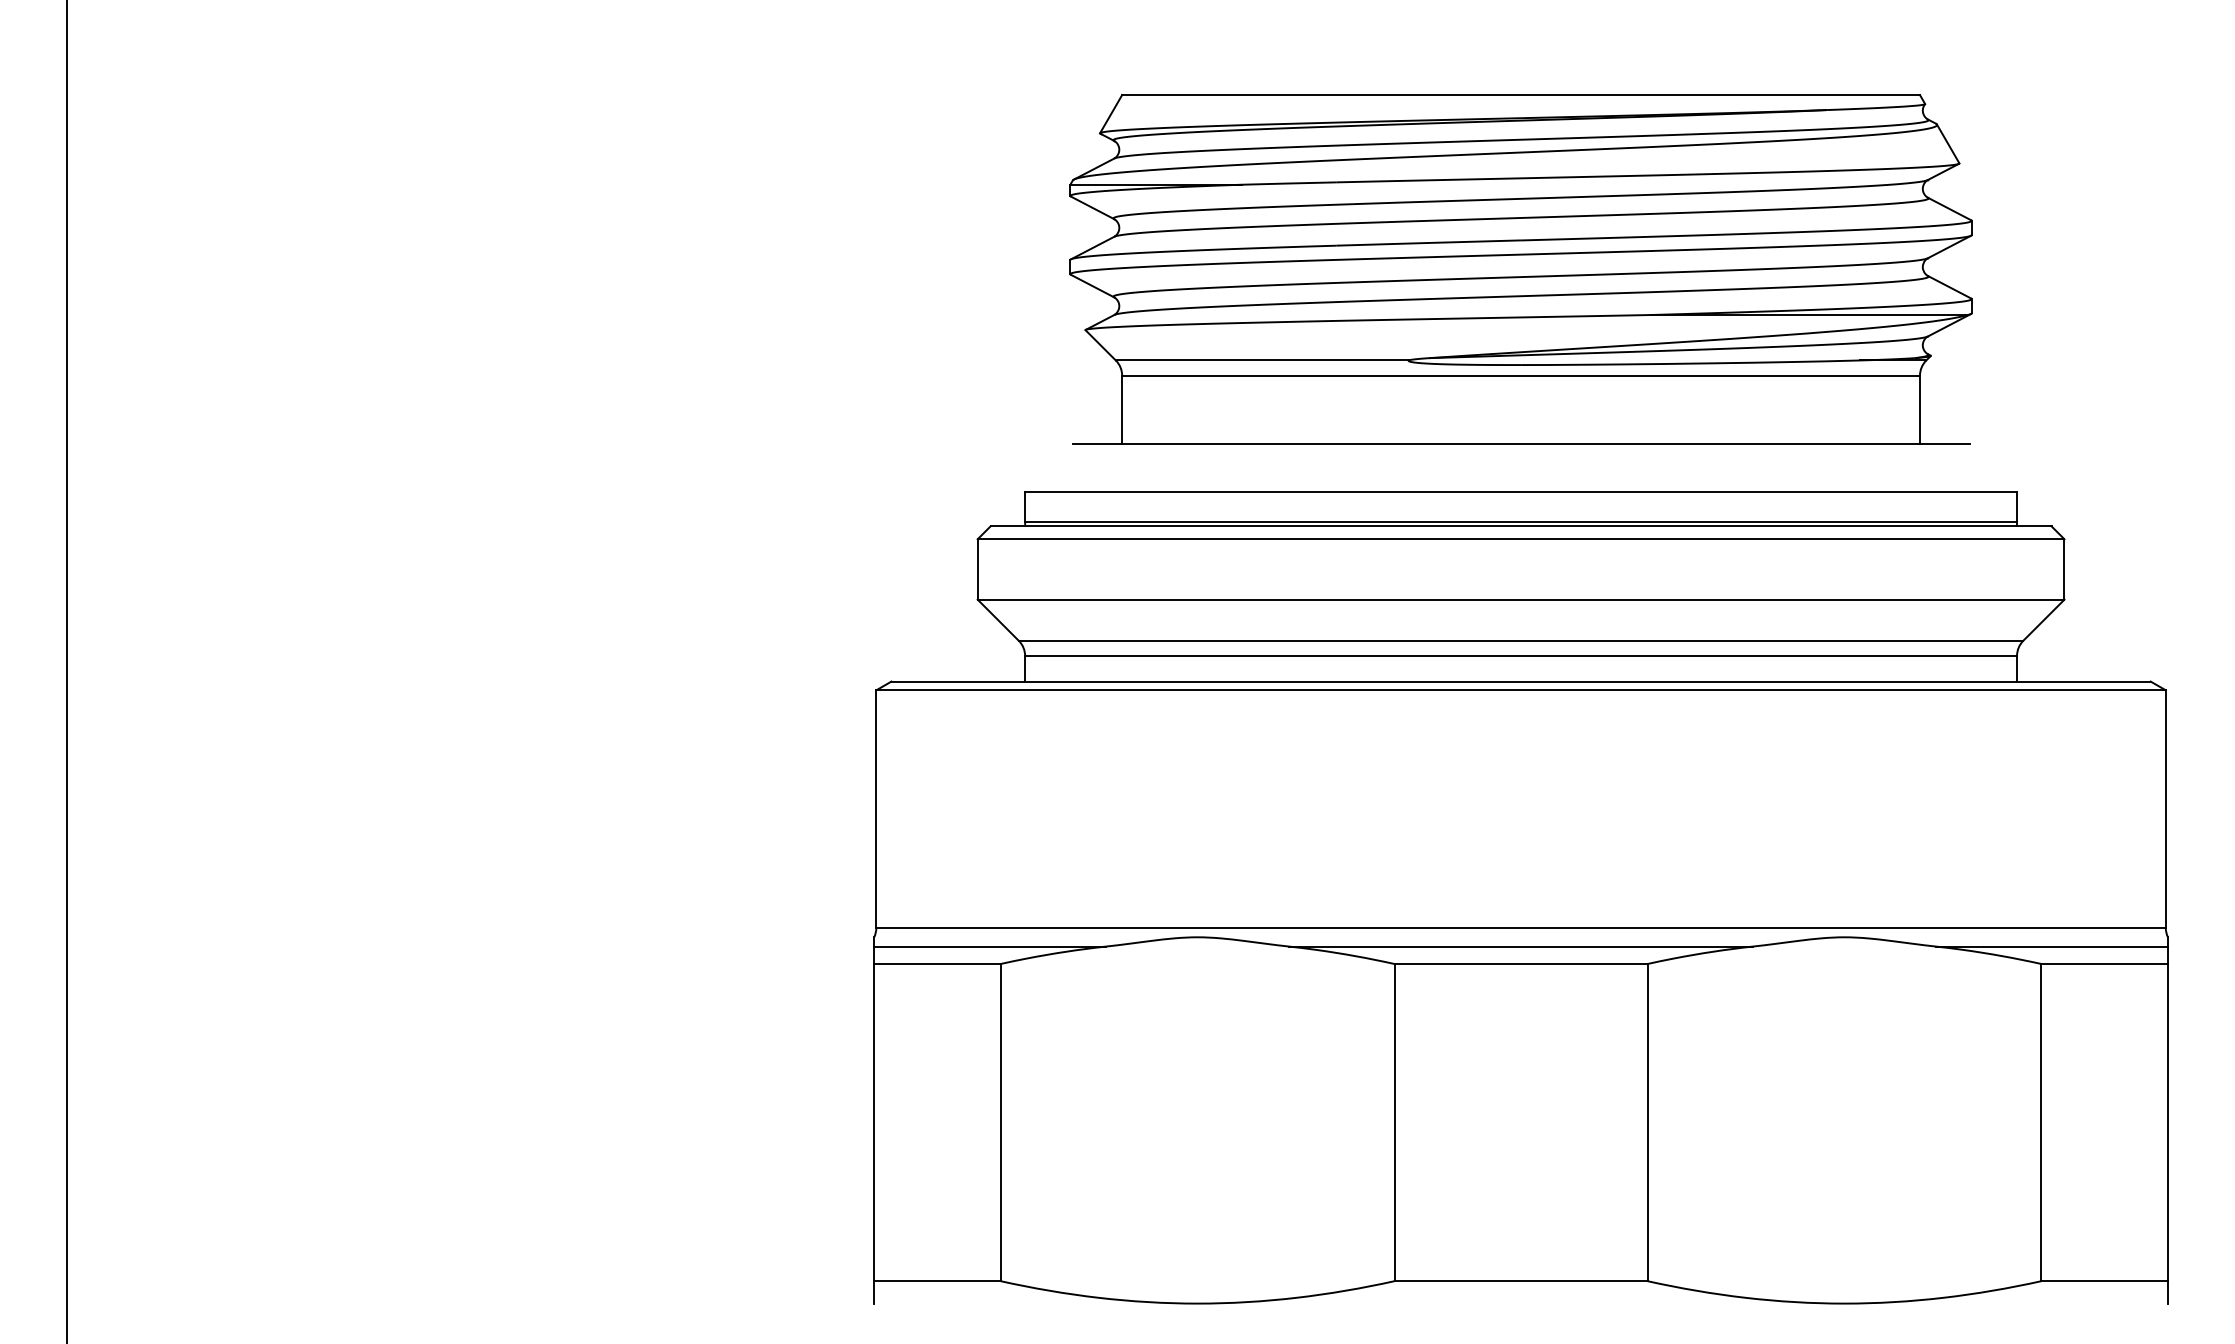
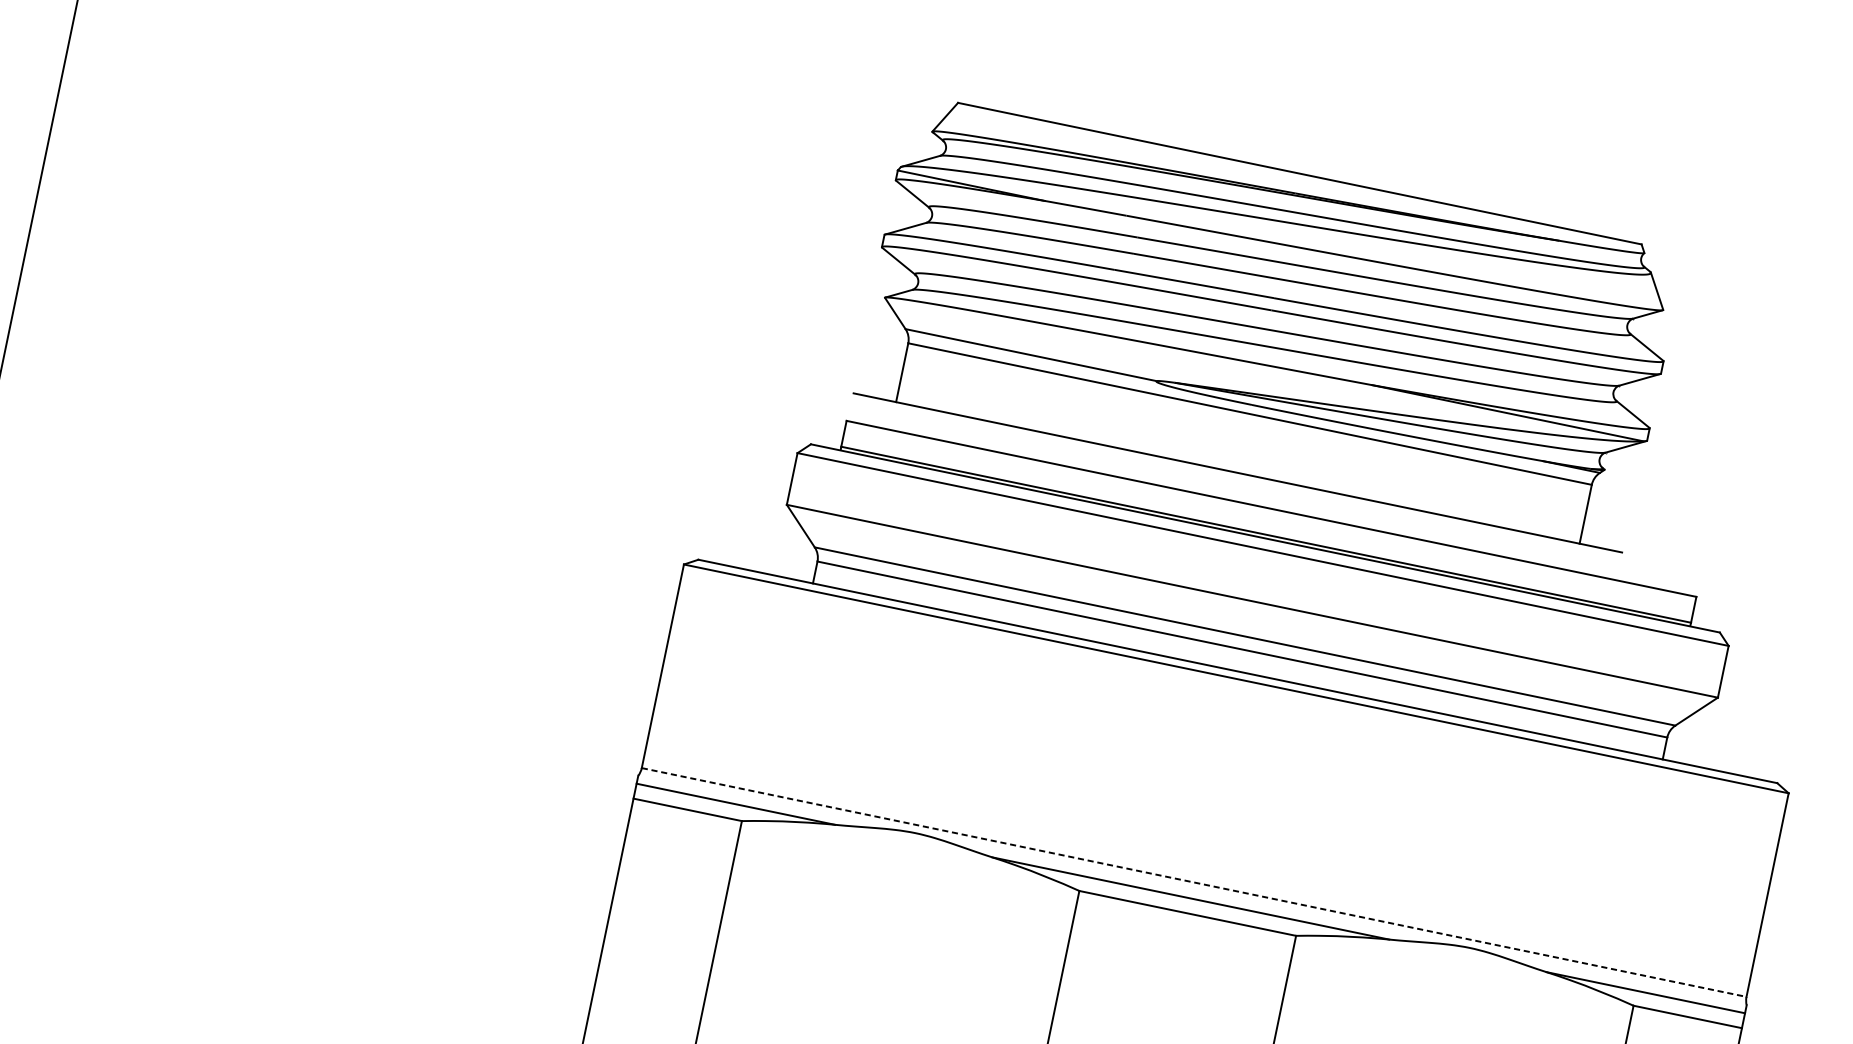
part: (1520, 269) -> (1268, 322), moved
line: (1521, 927) -> (1194, 882), solid -> dashed

